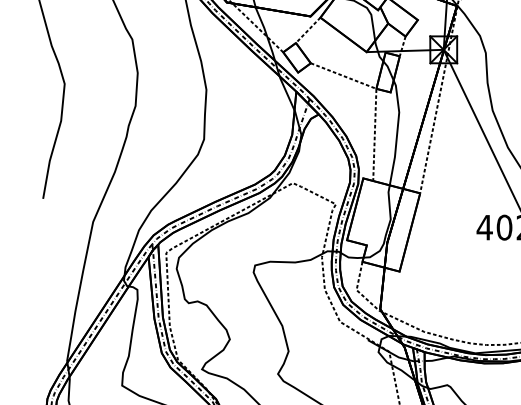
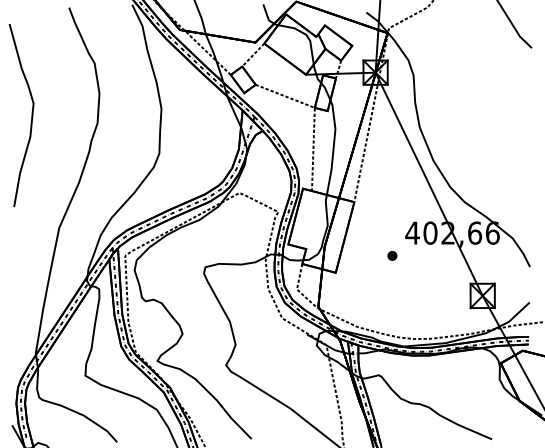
part: (462, 252) -> (392, 255), added

